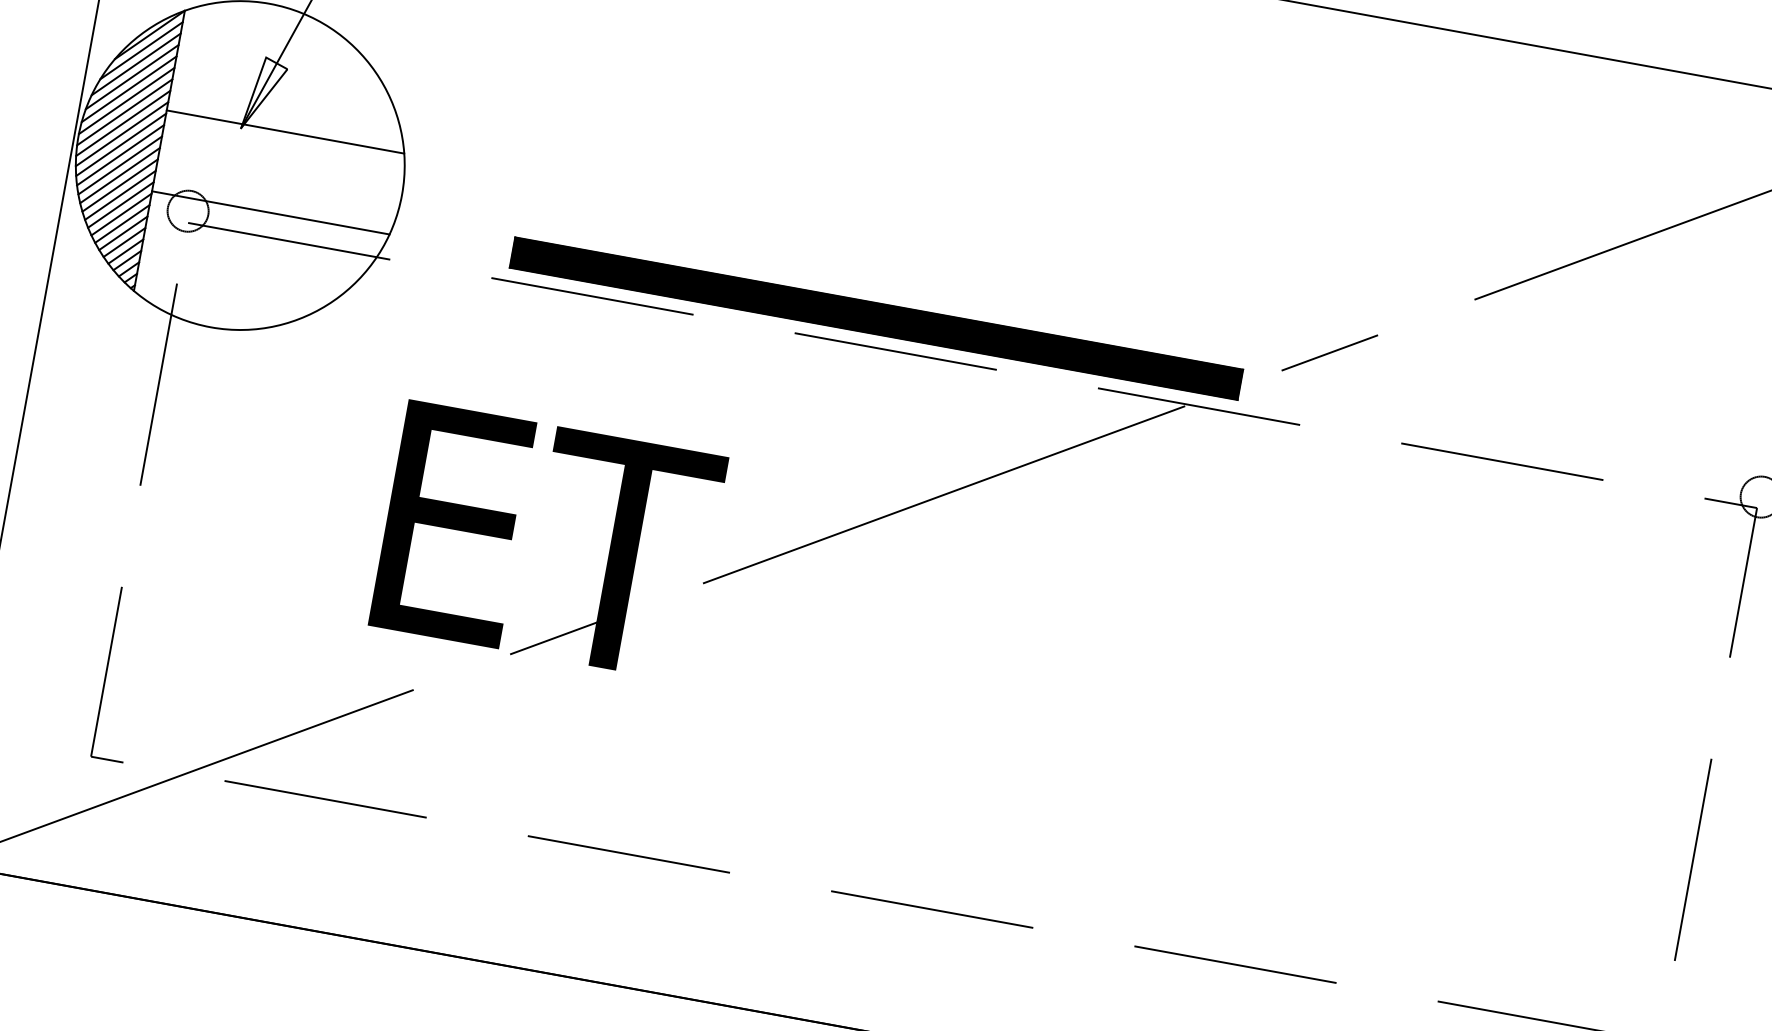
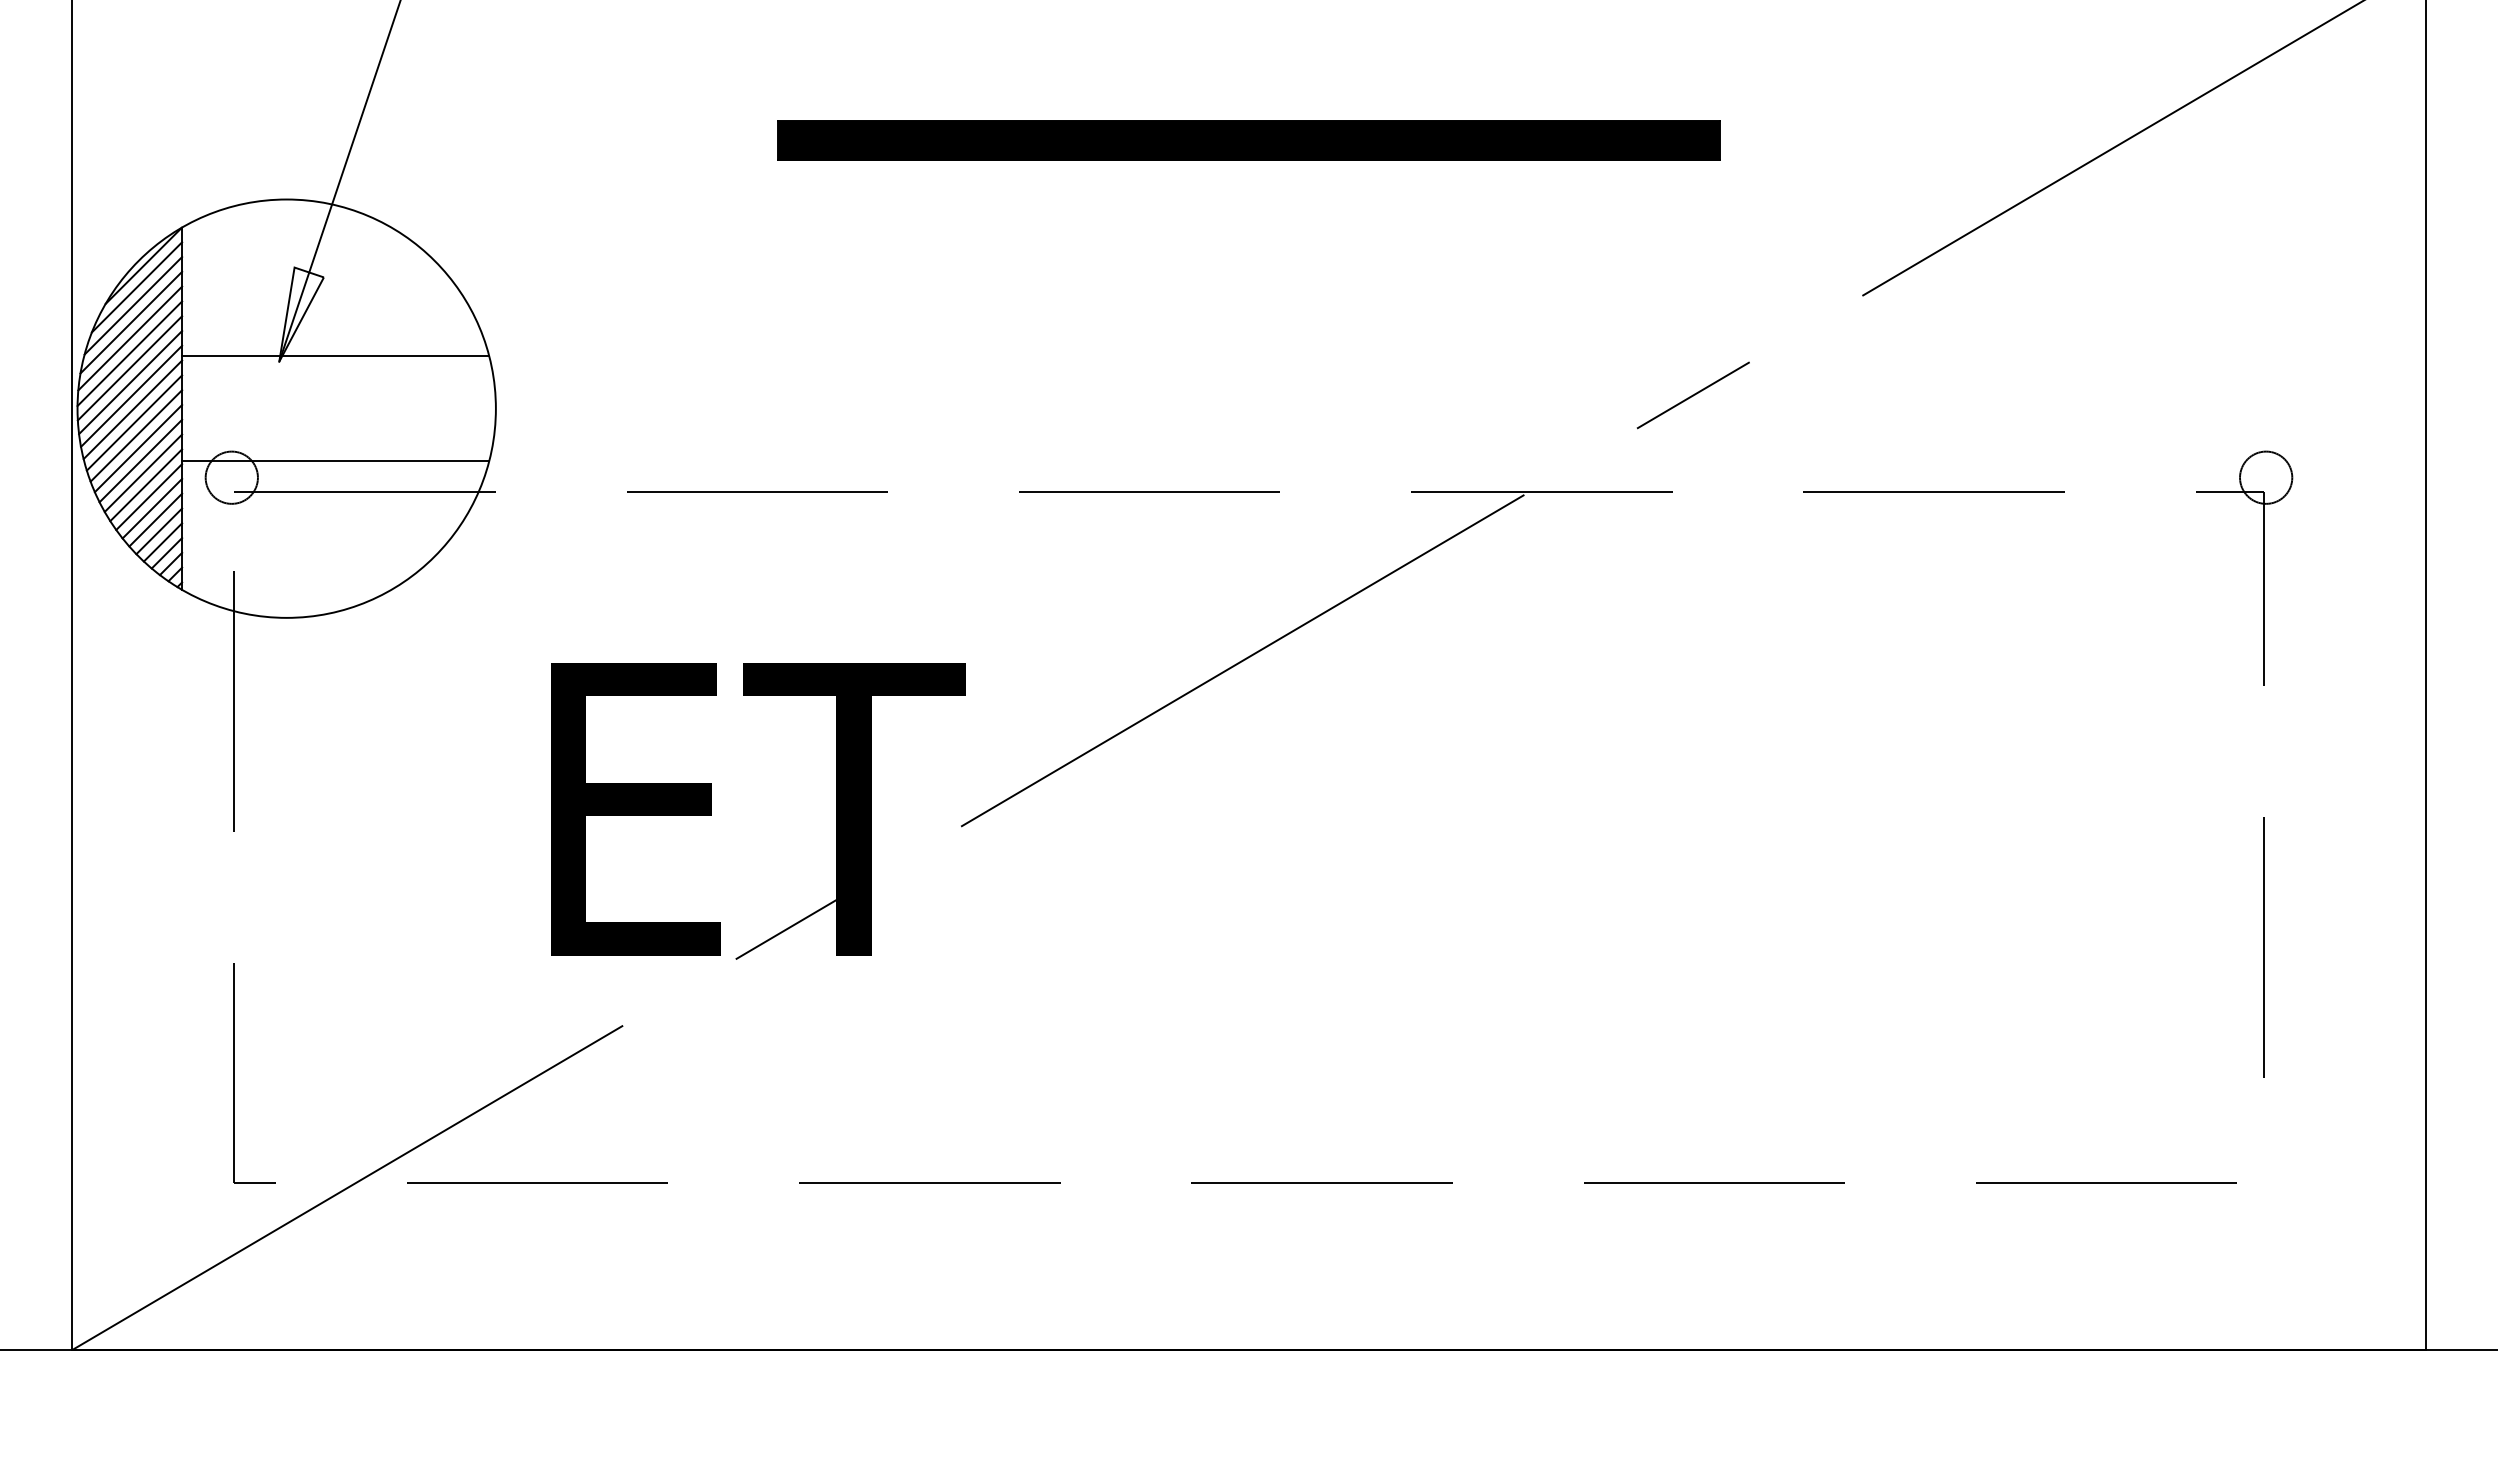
part: (876, 318) -> (1248, 140), moved

